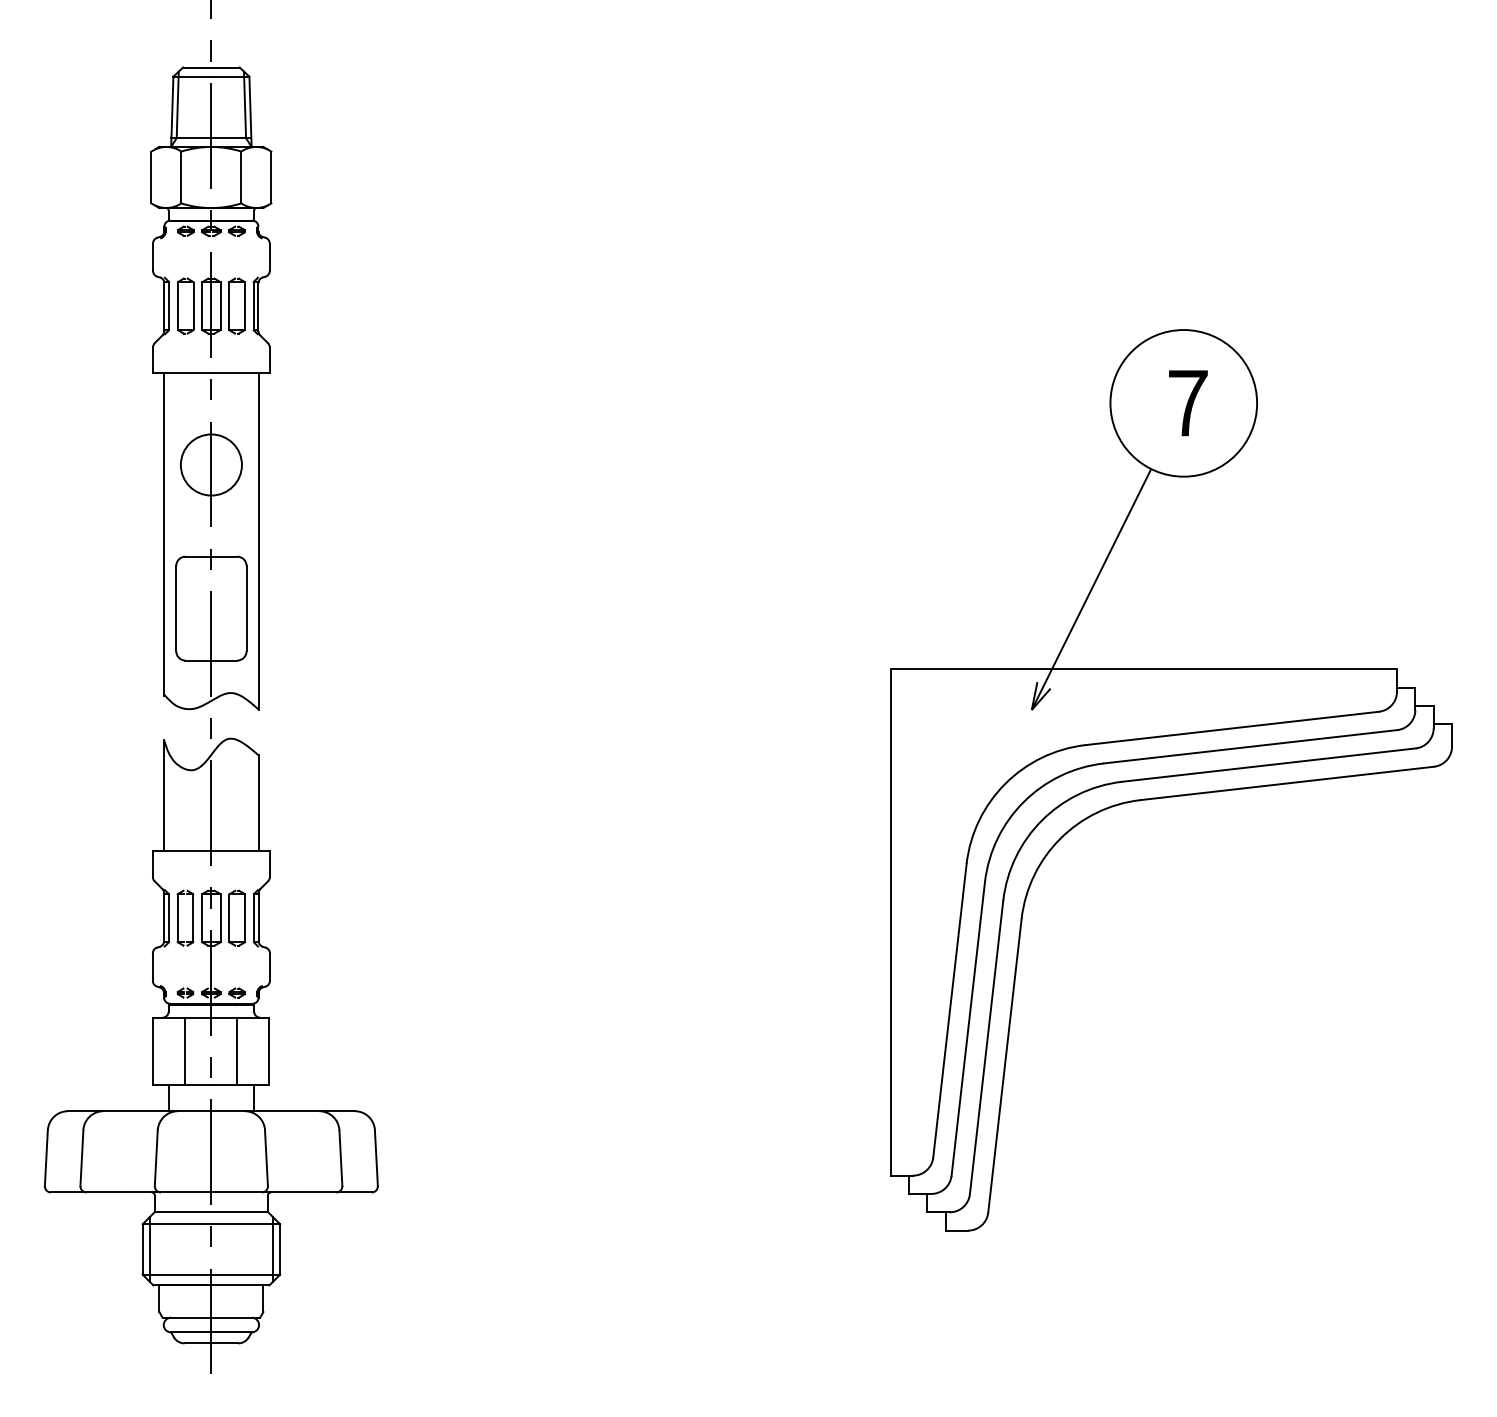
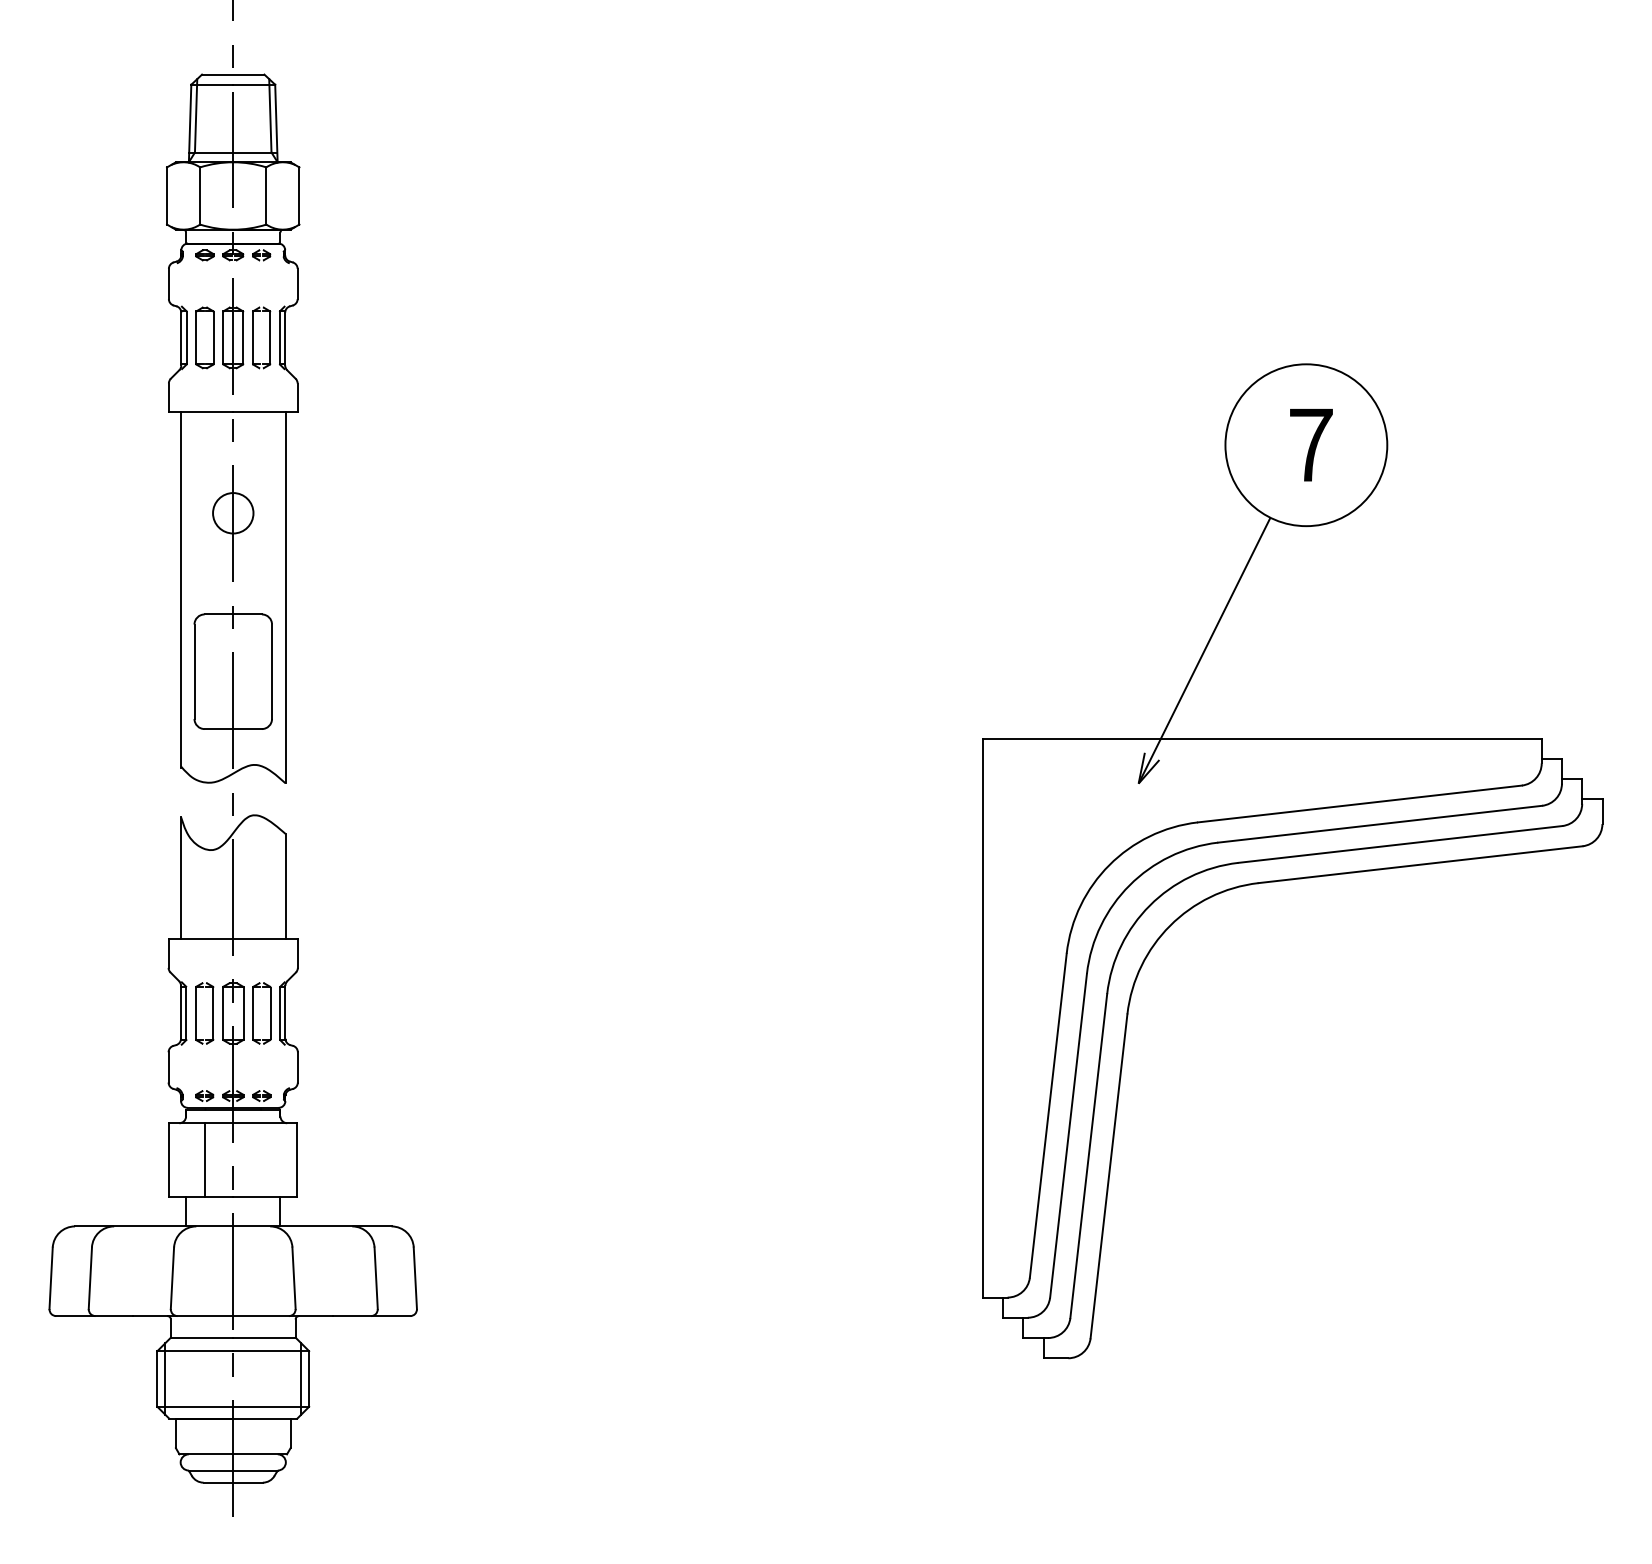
circle: (210, 464) -> (232, 512), size x0.6
line: (237, 1050) -> (262, 1159), removed

